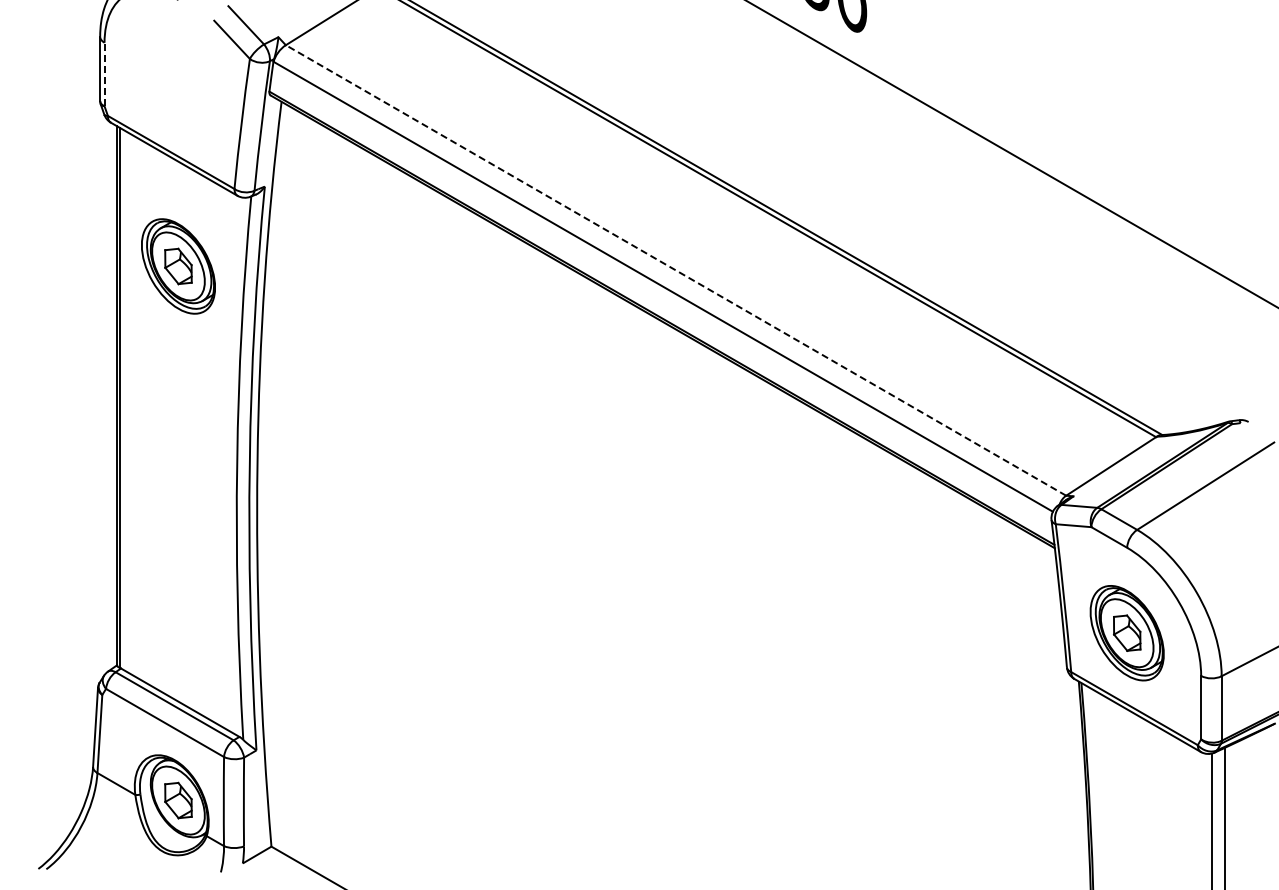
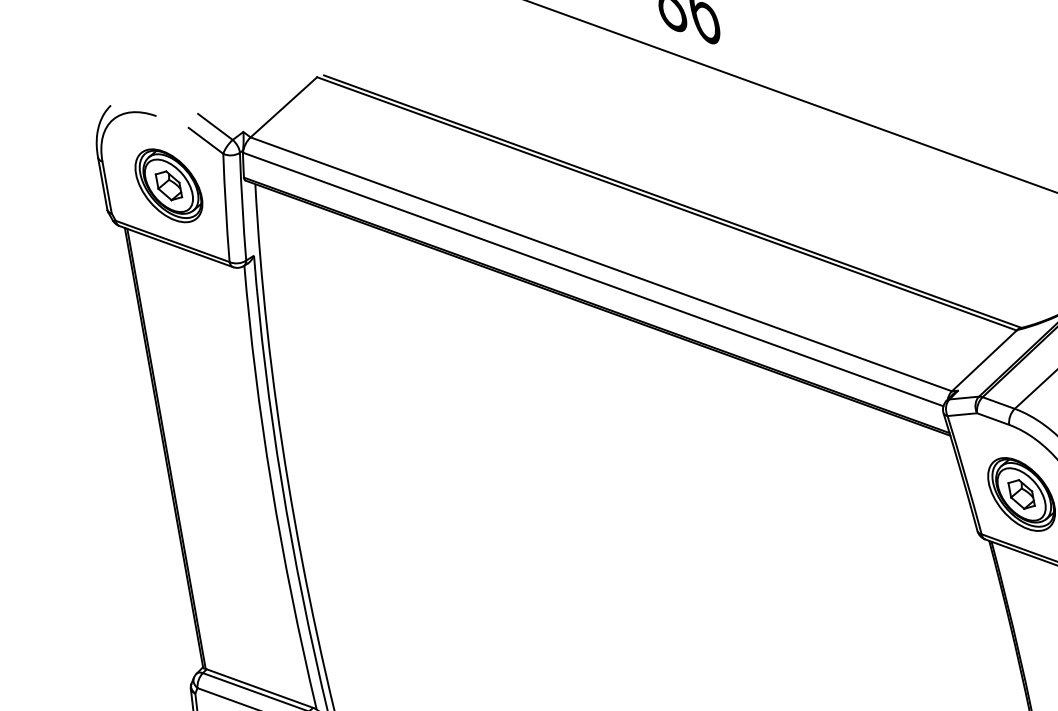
line: (104, 74) -> (107, 187), dashed -> solid
part: (178, 266) -> (168, 185), moved
line: (676, 270) -> (601, 264), dashed -> solid

